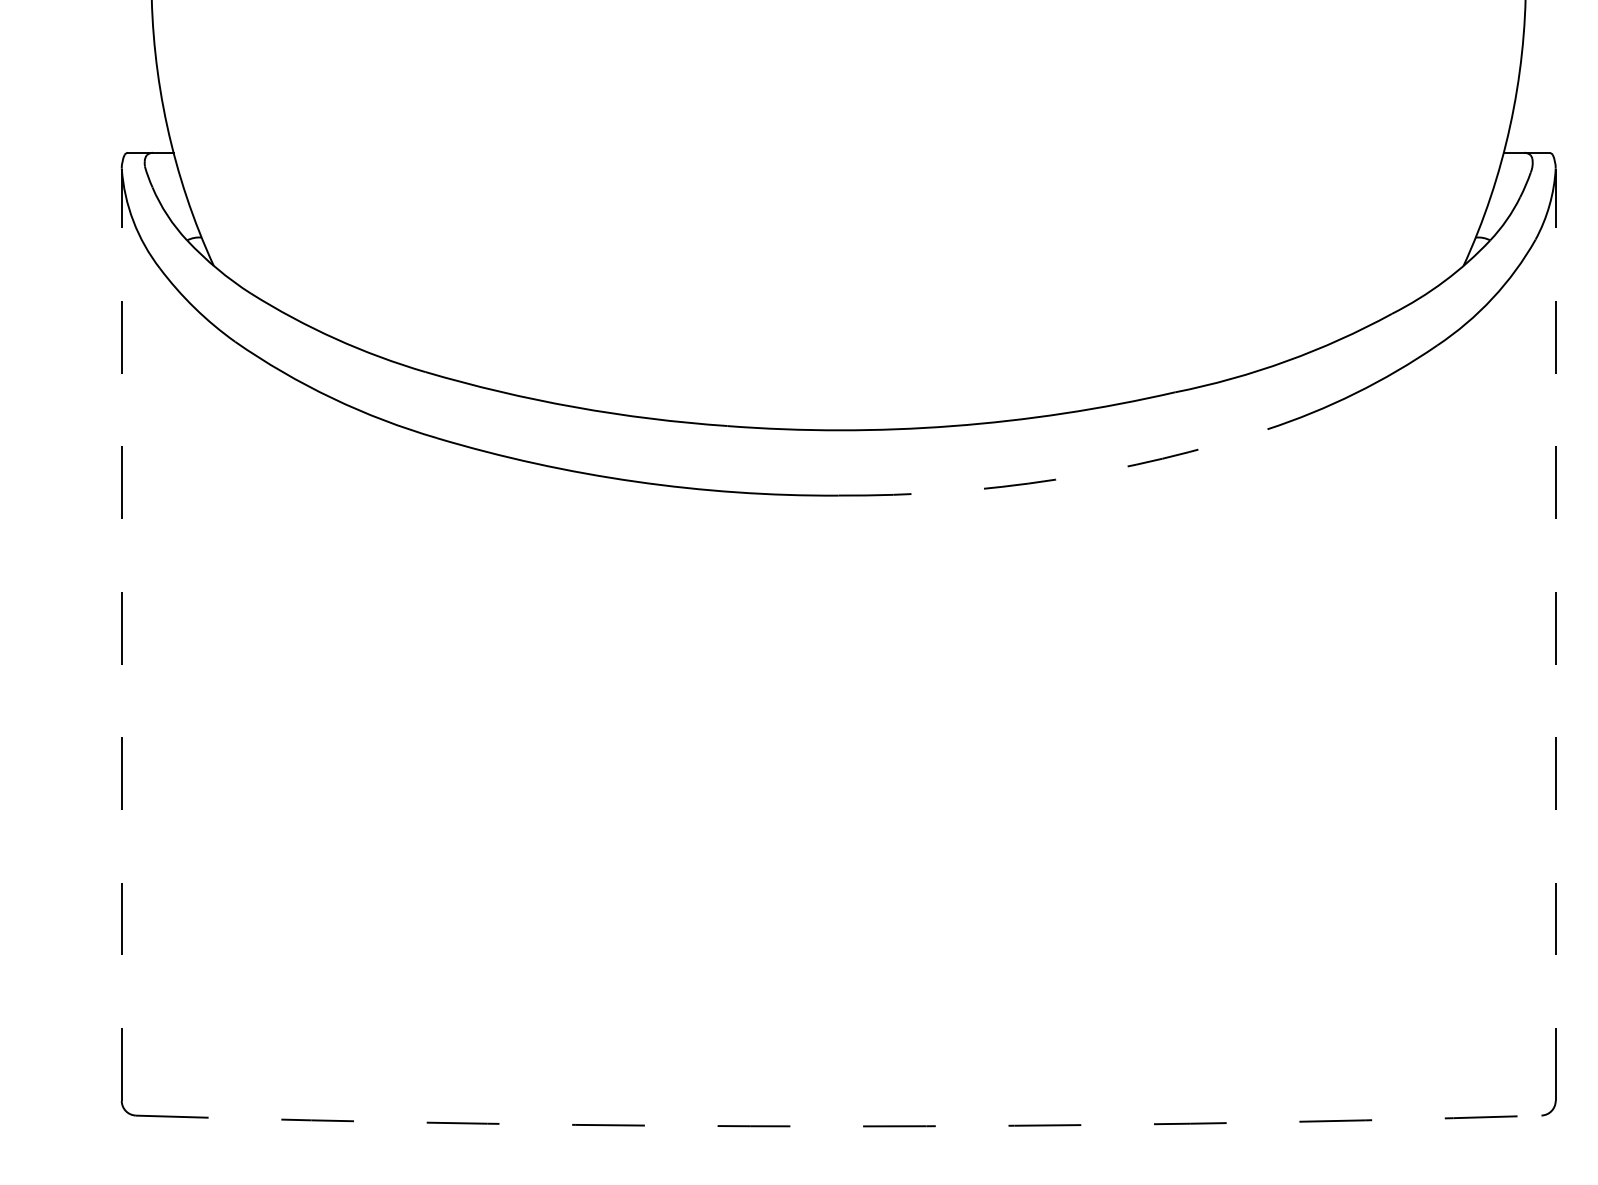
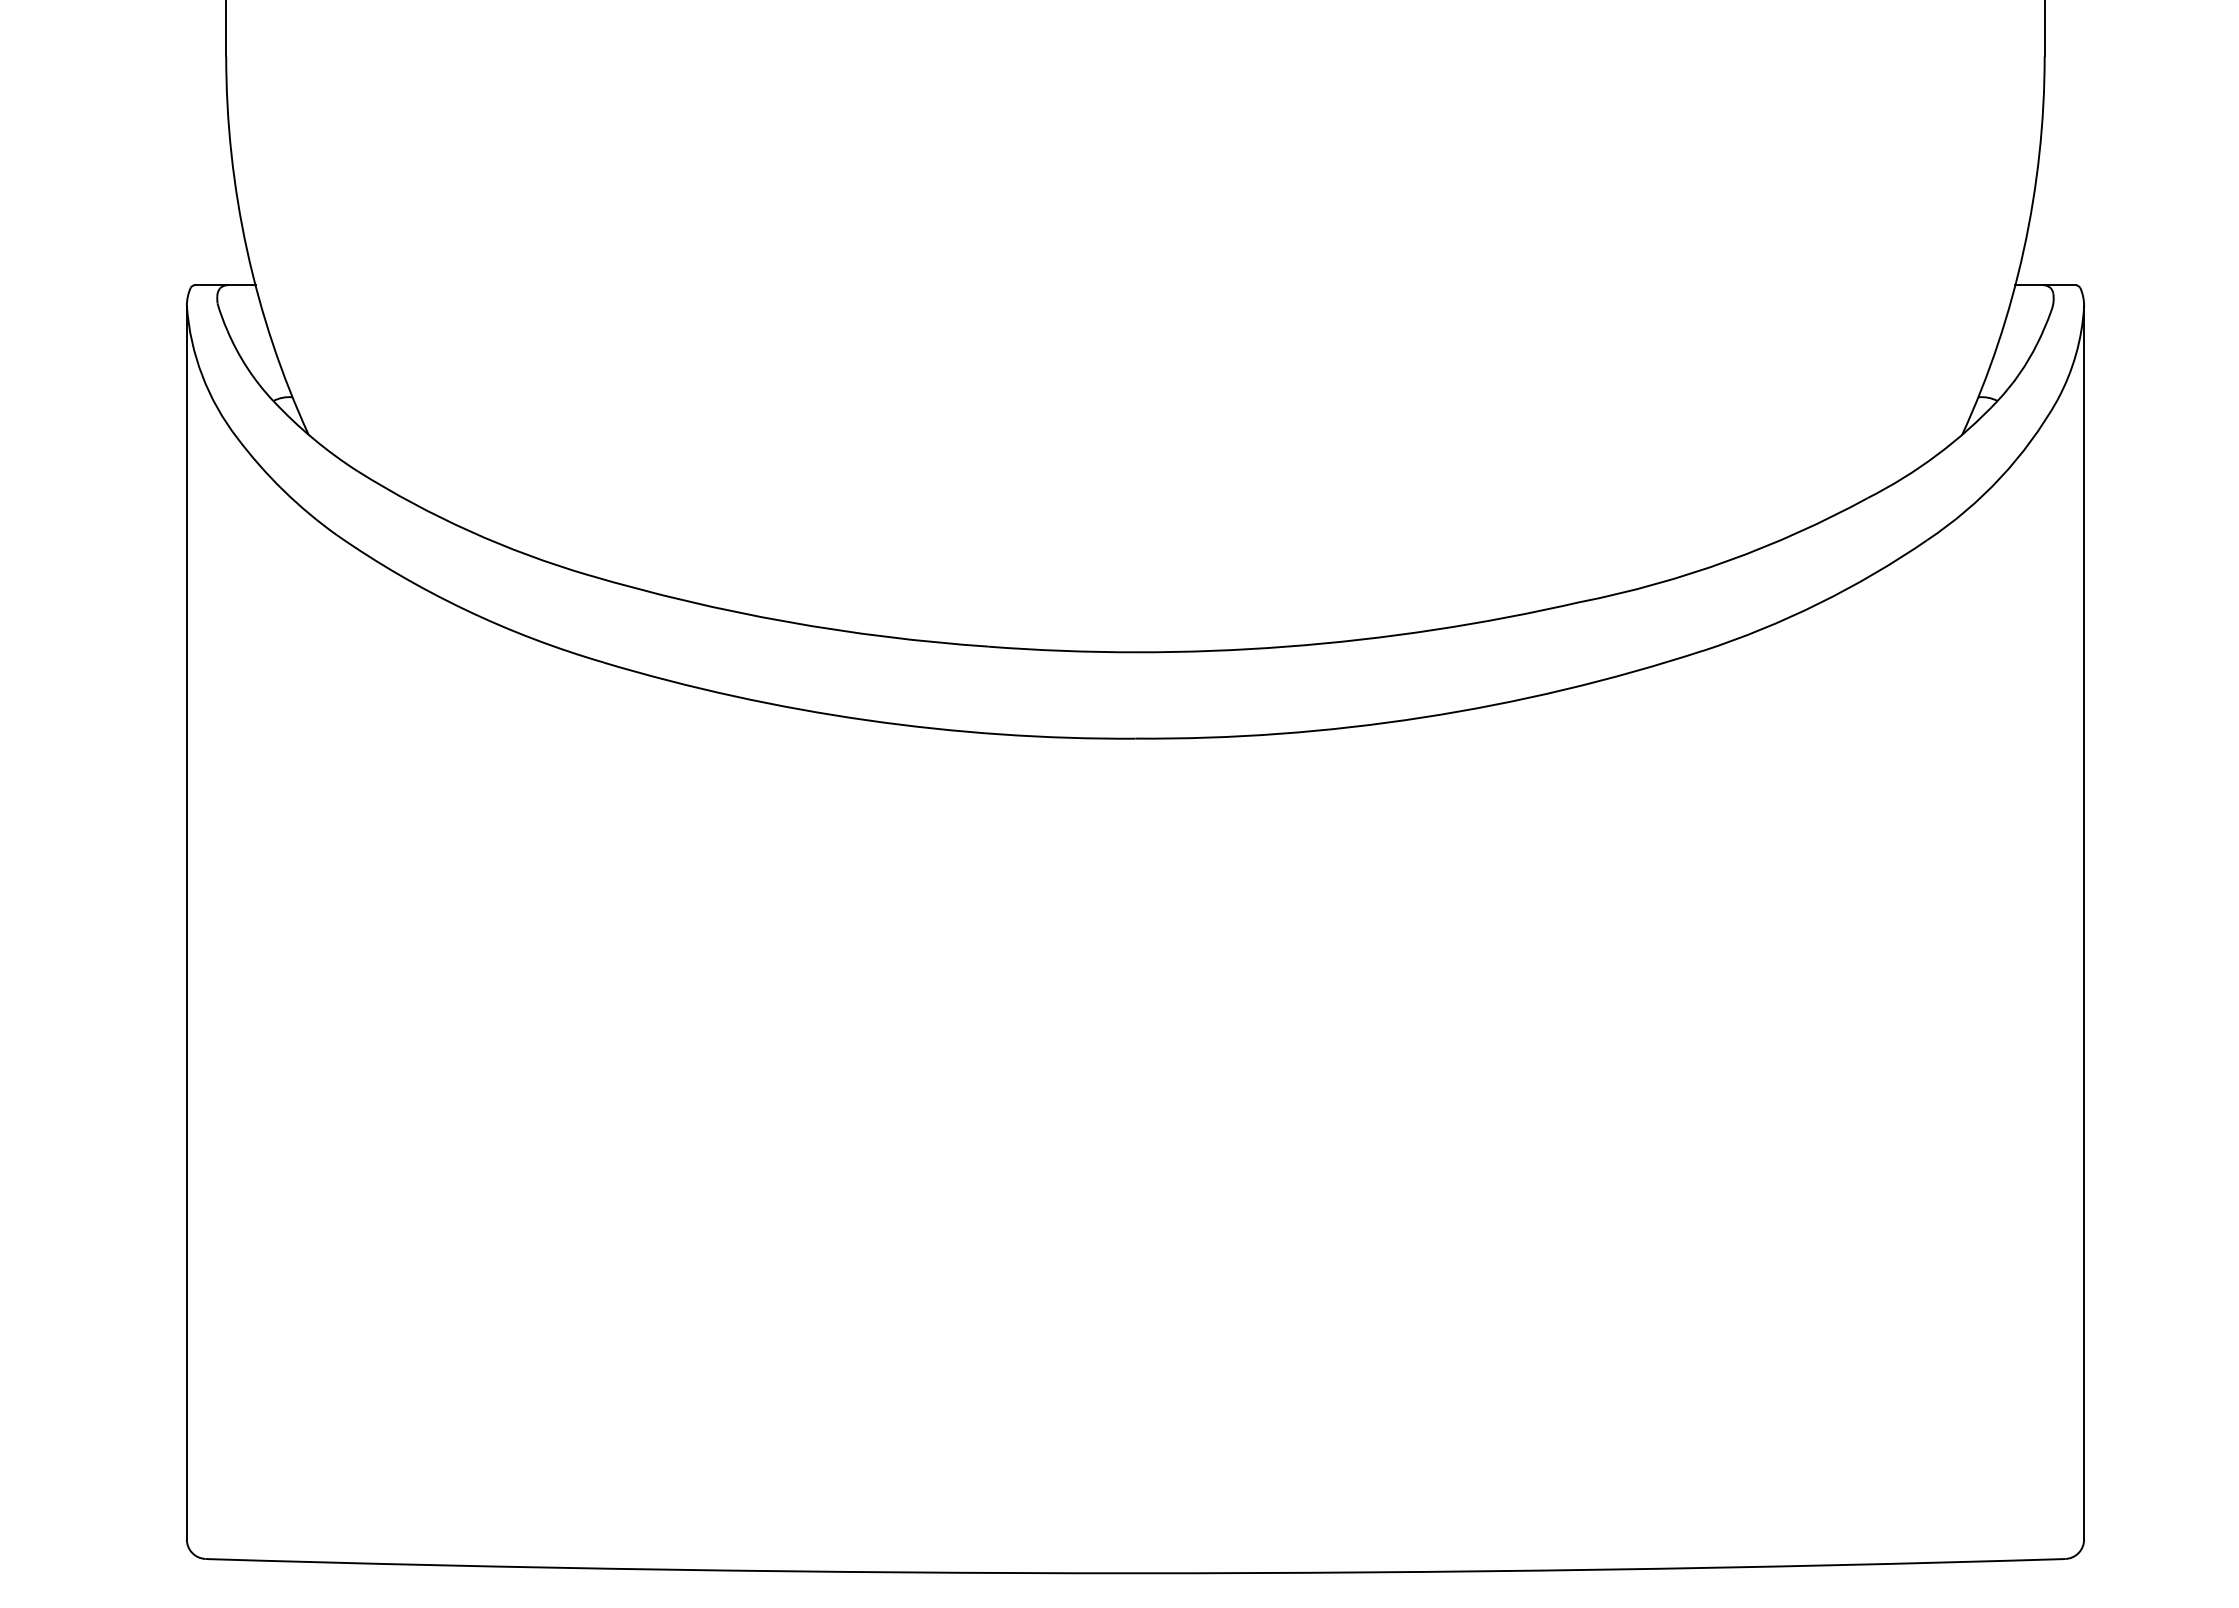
arc: (1055, 479) -> (1422, 717), dashed -> solid
line: (121, 634) -> (186, 922), dashed -> solid
line: (1555, 634) -> (2084, 922), dashed -> solid
arc: (838, 1126) -> (1135, 1573), dashed -> solid

